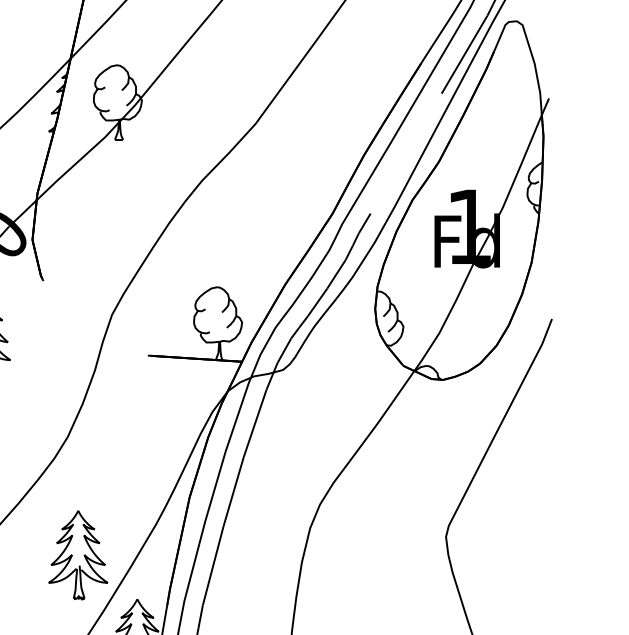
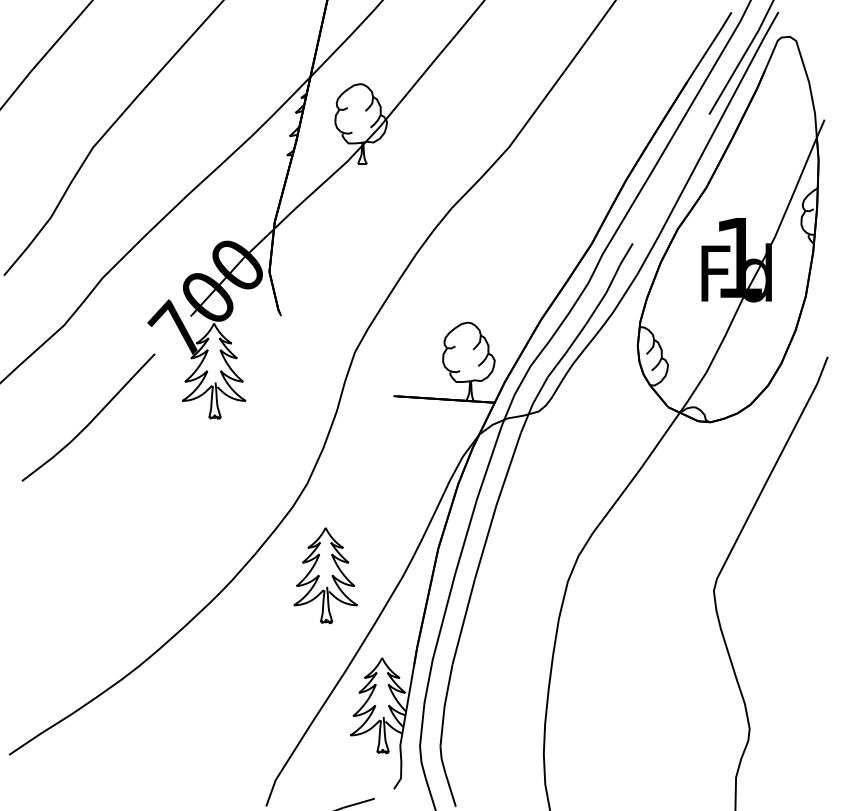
part: (78, 555) -> (325, 575), moved

